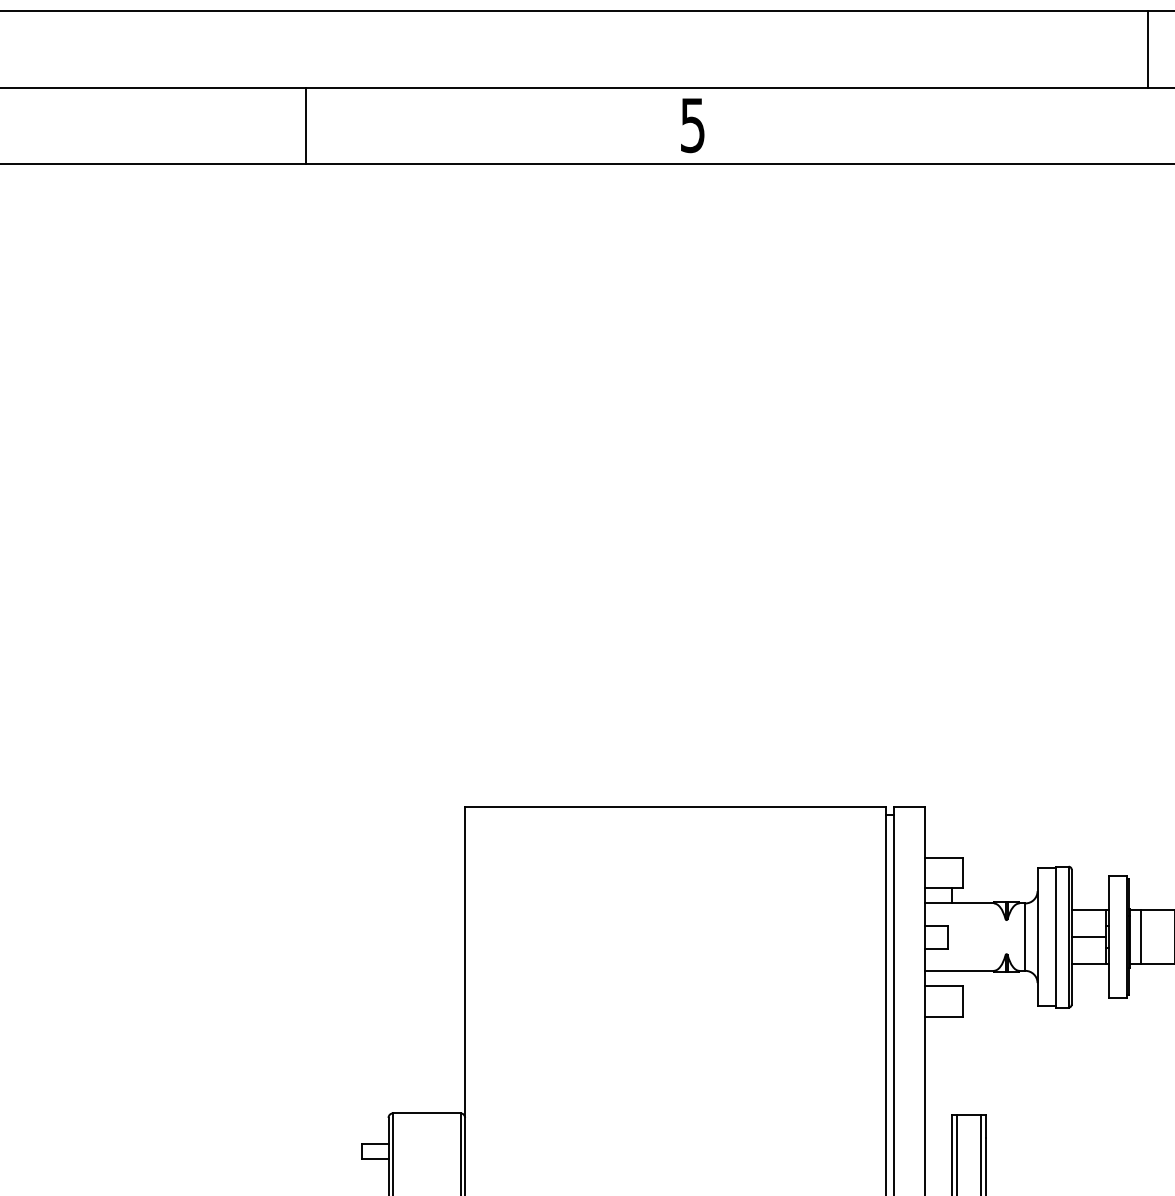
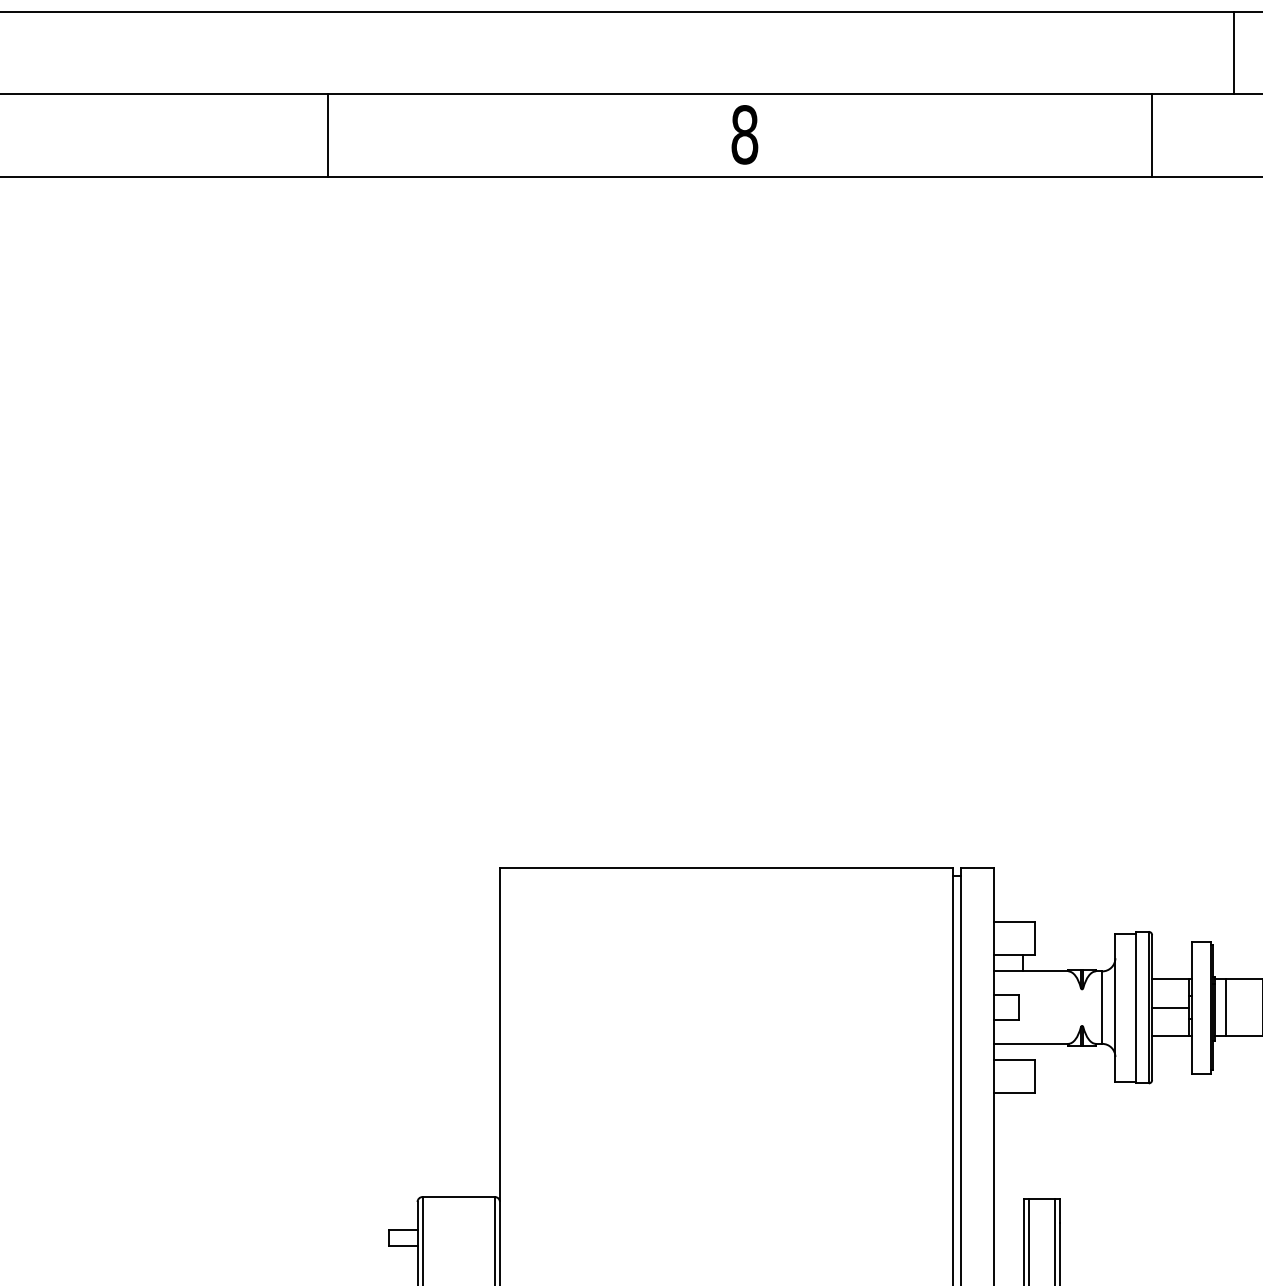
text: (692, 125) -> (744, 134), 5 -> 8
line: (1071, 125) -> (1151, 135), added

